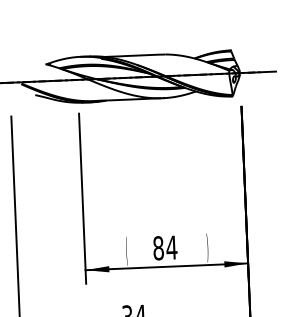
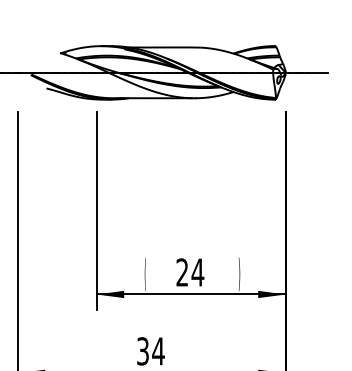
text: (158, 248) -> (182, 272), 84 -> 24

